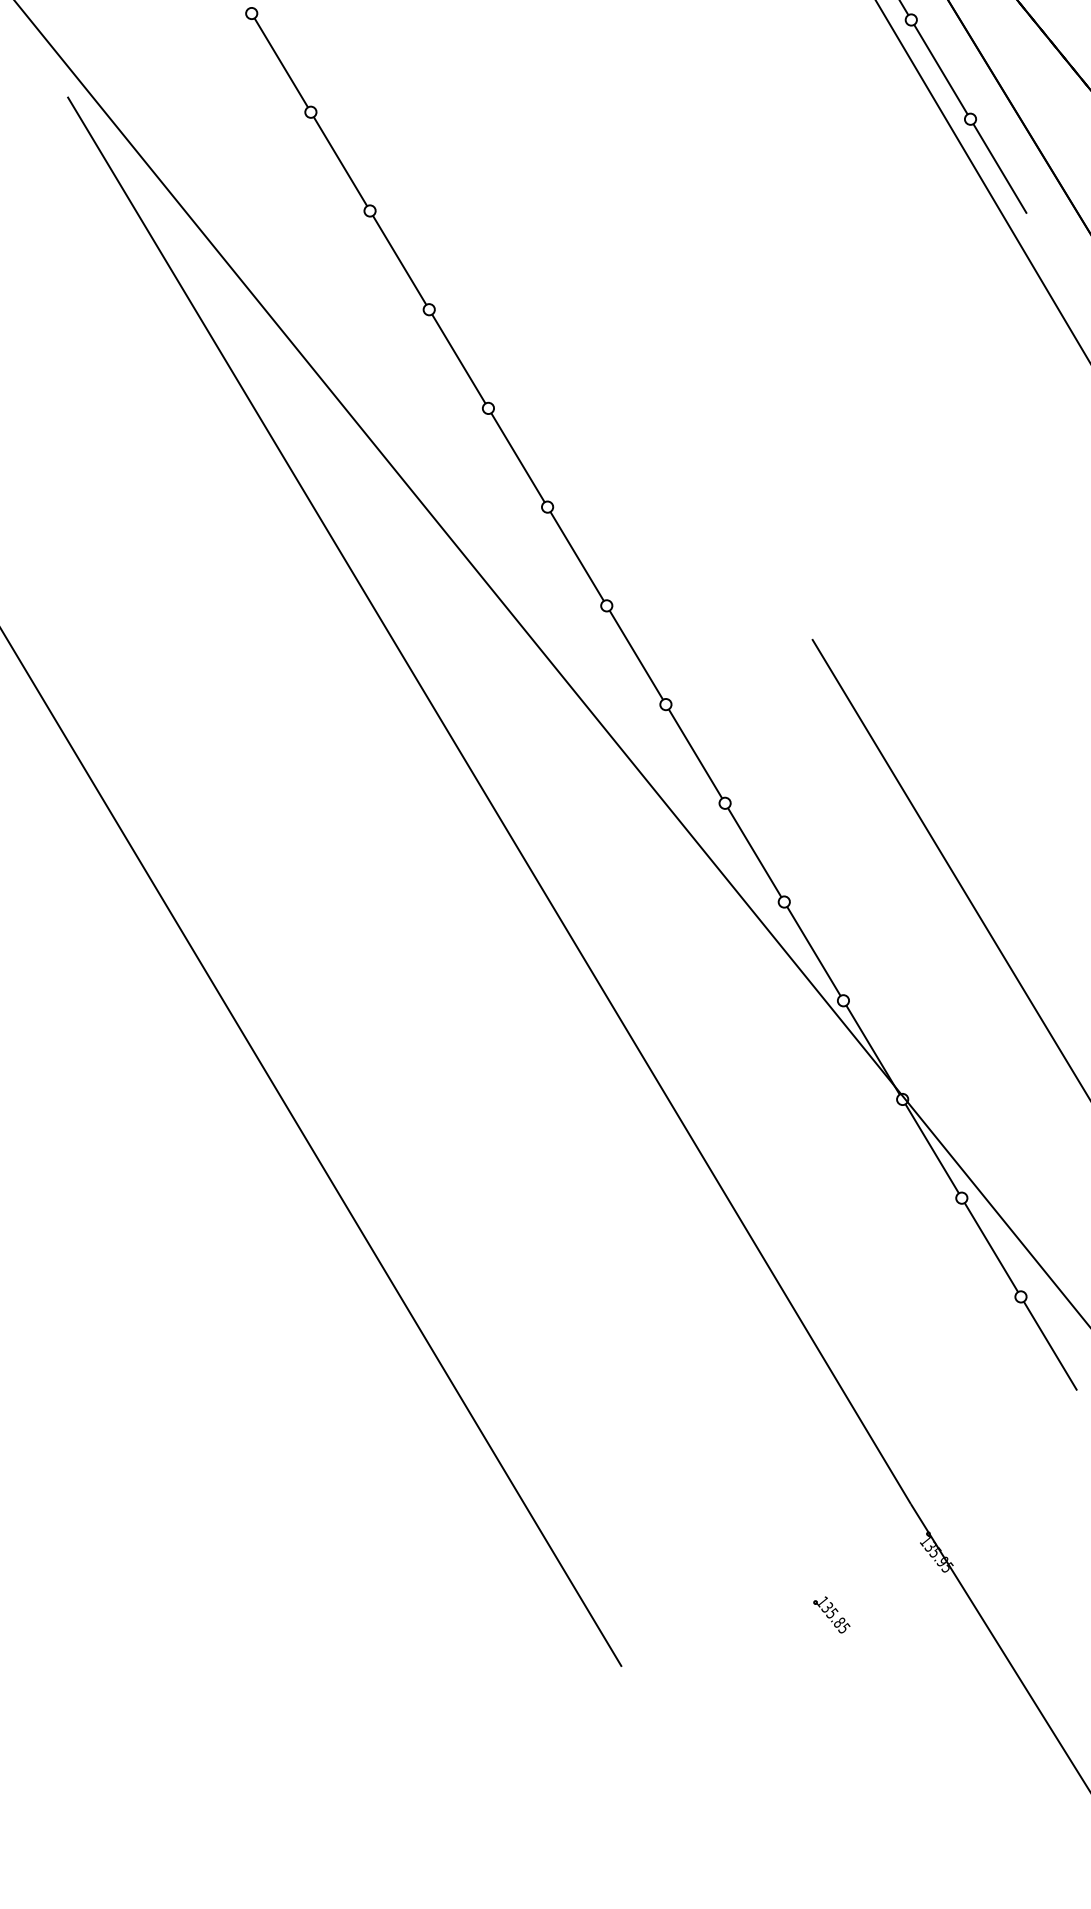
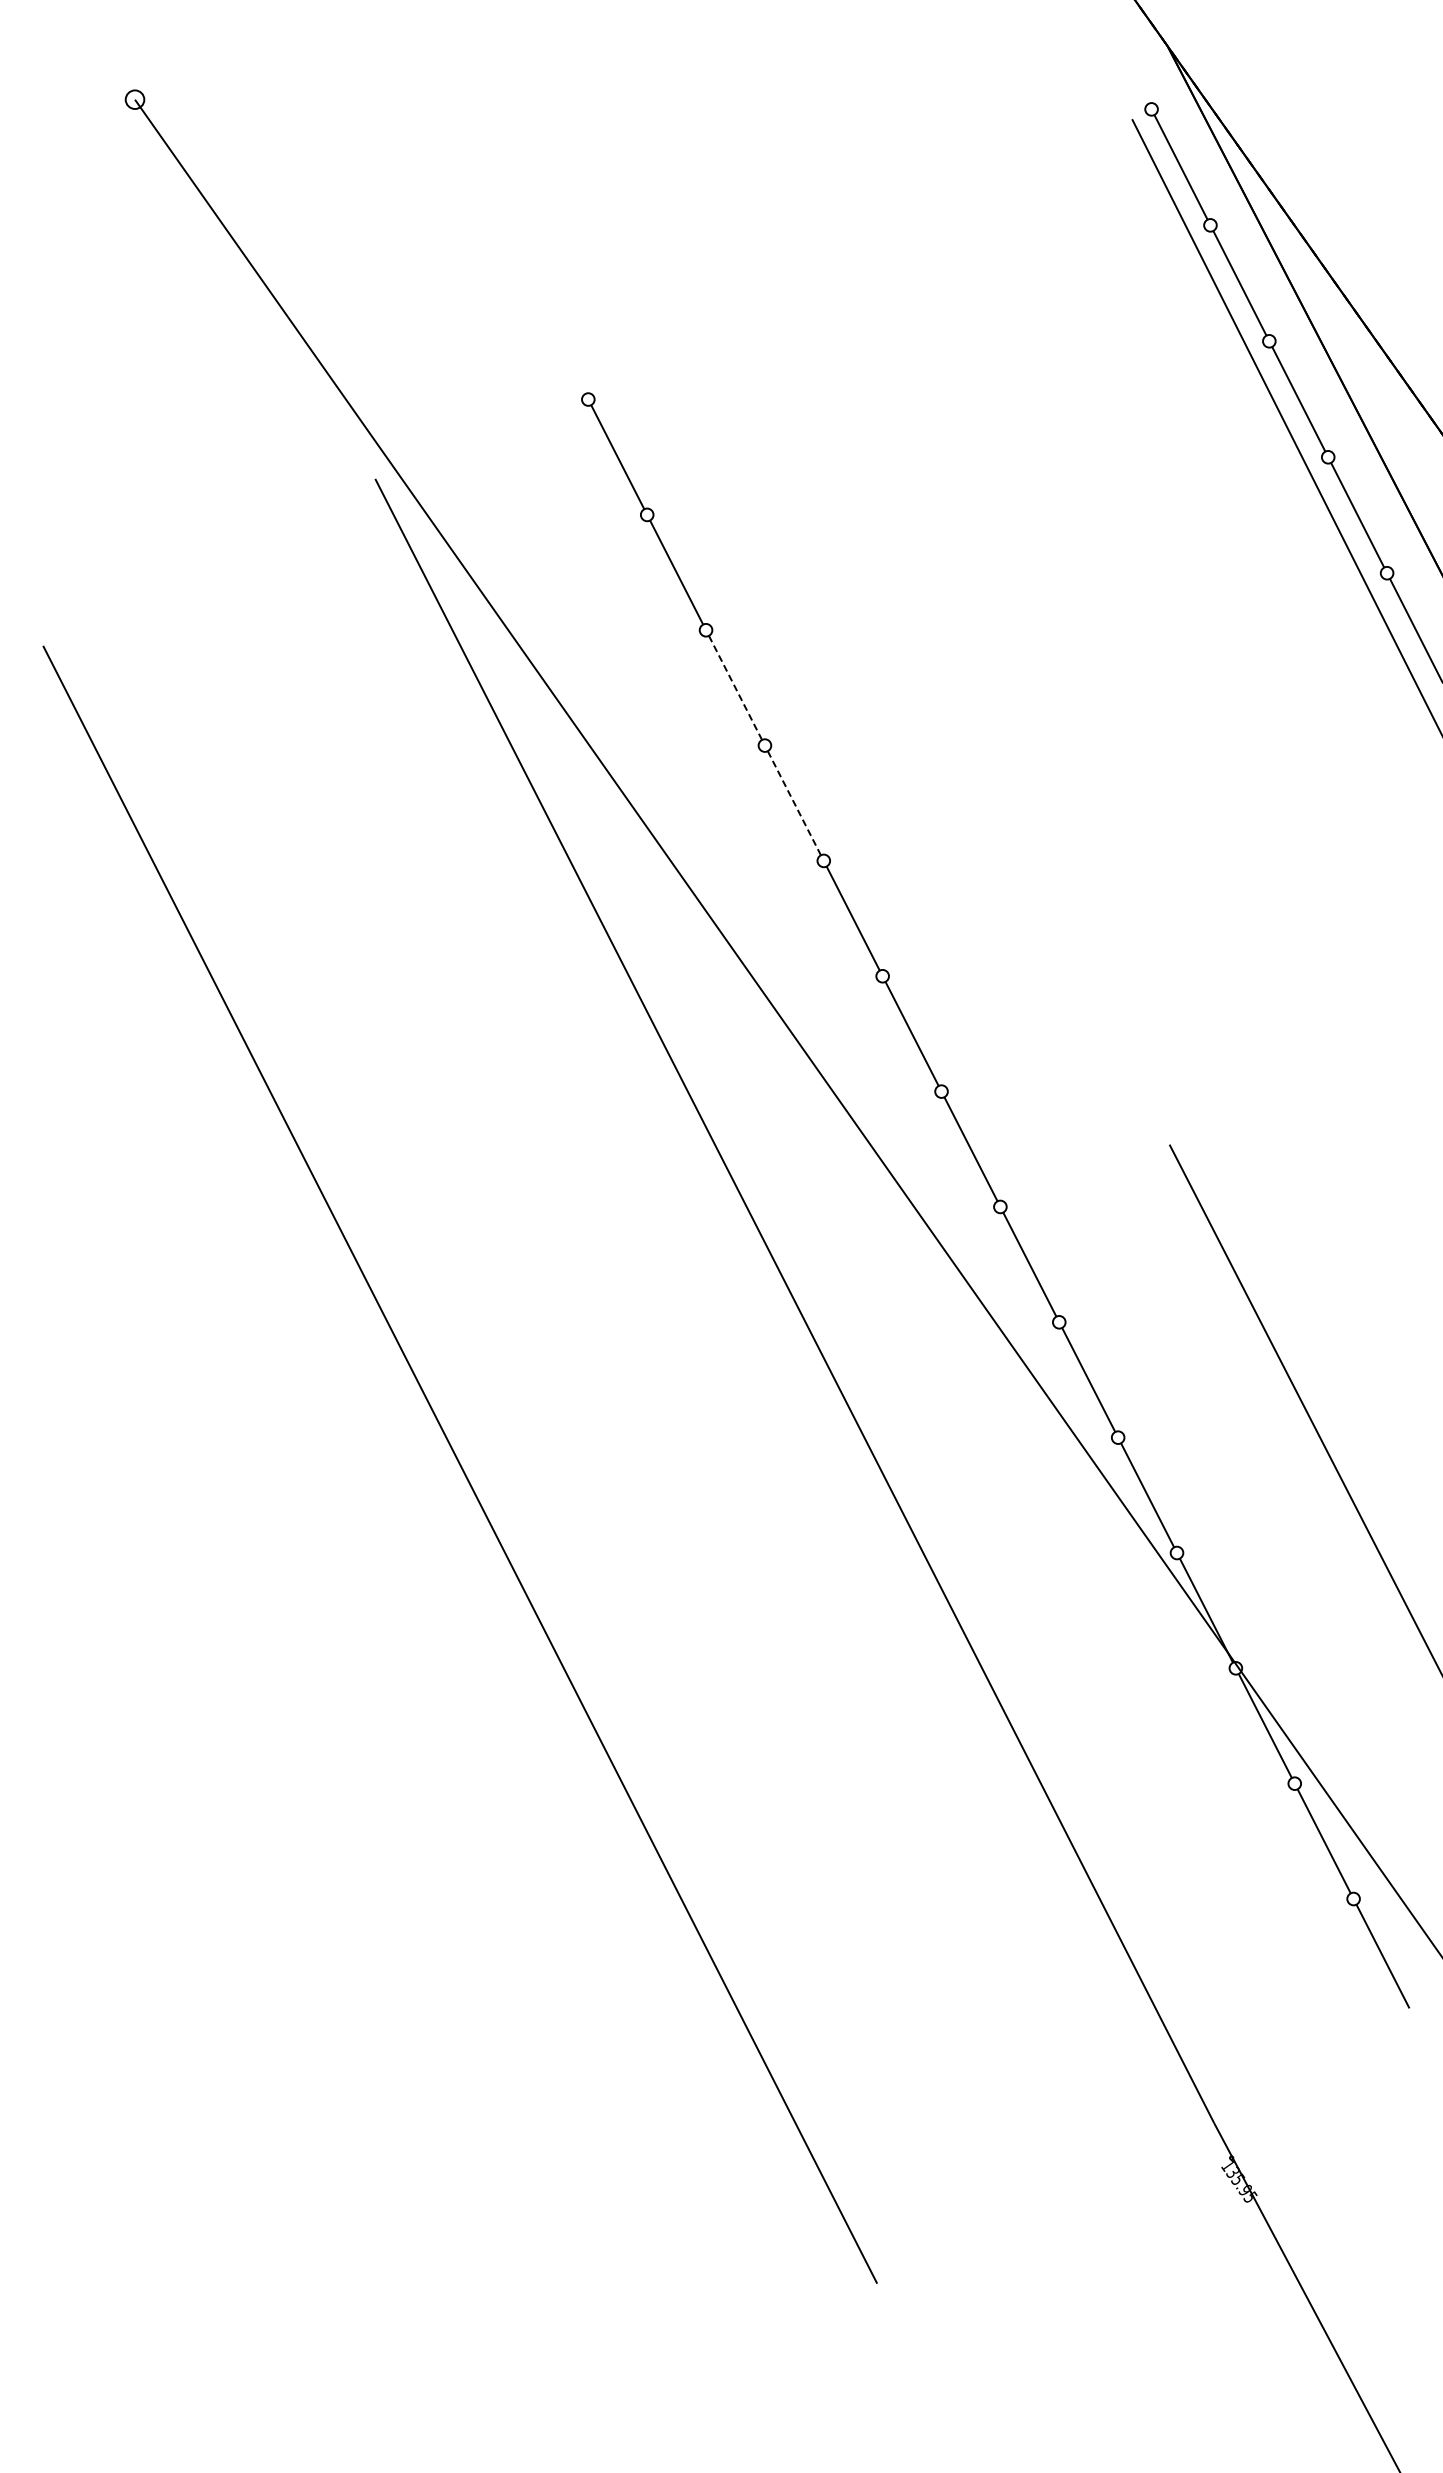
line: (399, 260) -> (735, 688), solid -> dashed
line: (458, 359) -> (794, 803), solid -> dashed
part: (831, 1614) -> (1116, 2241), removed

